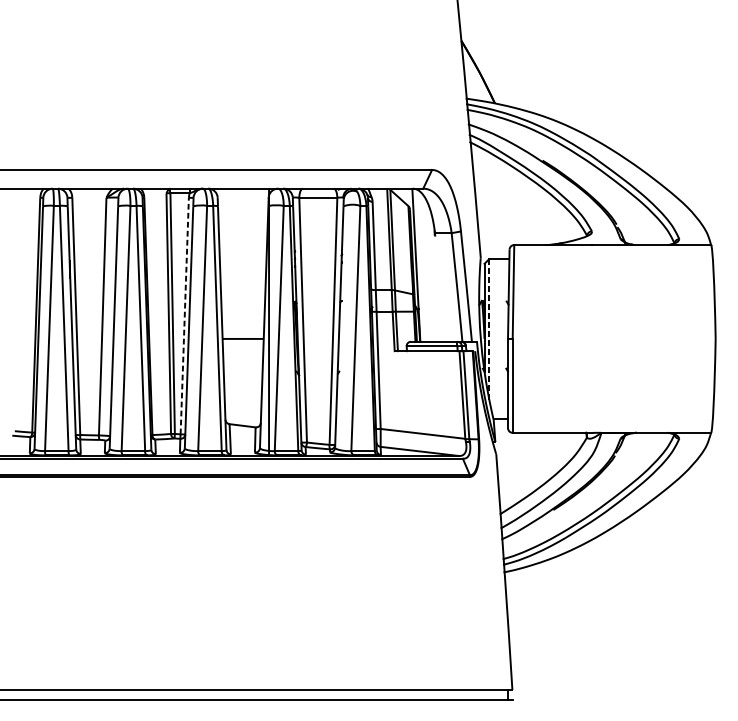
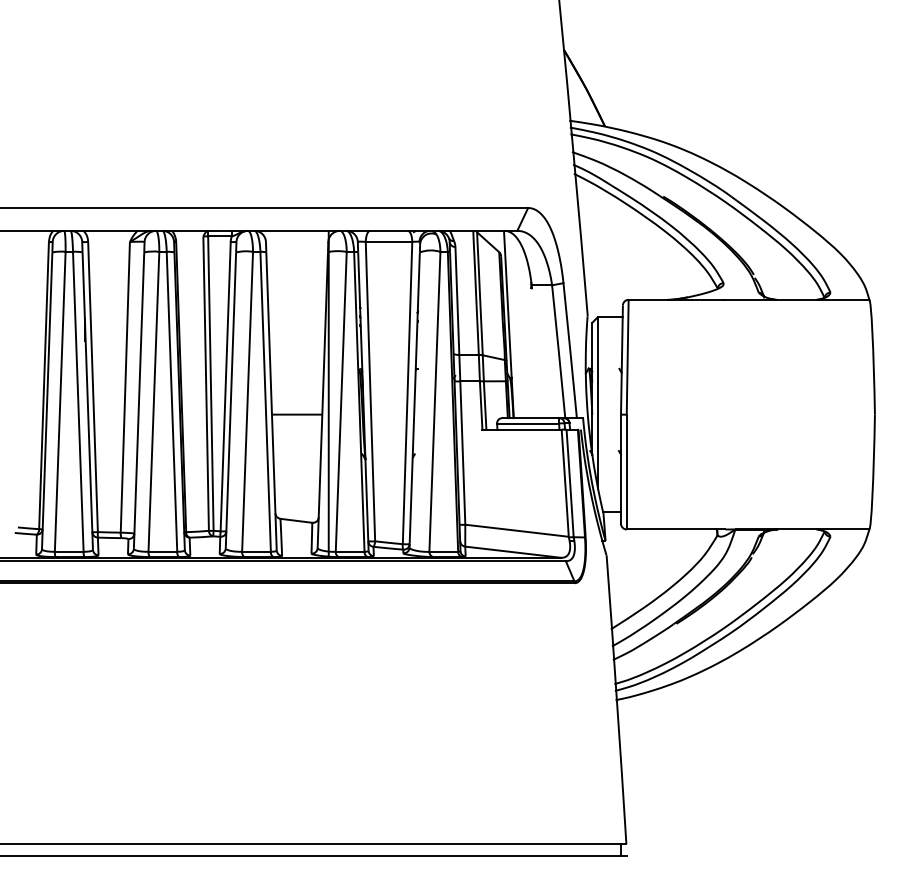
line: (184, 315) -> (225, 386), dashed -> solid
line: (489, 329) -> (598, 403), dashed -> solid

